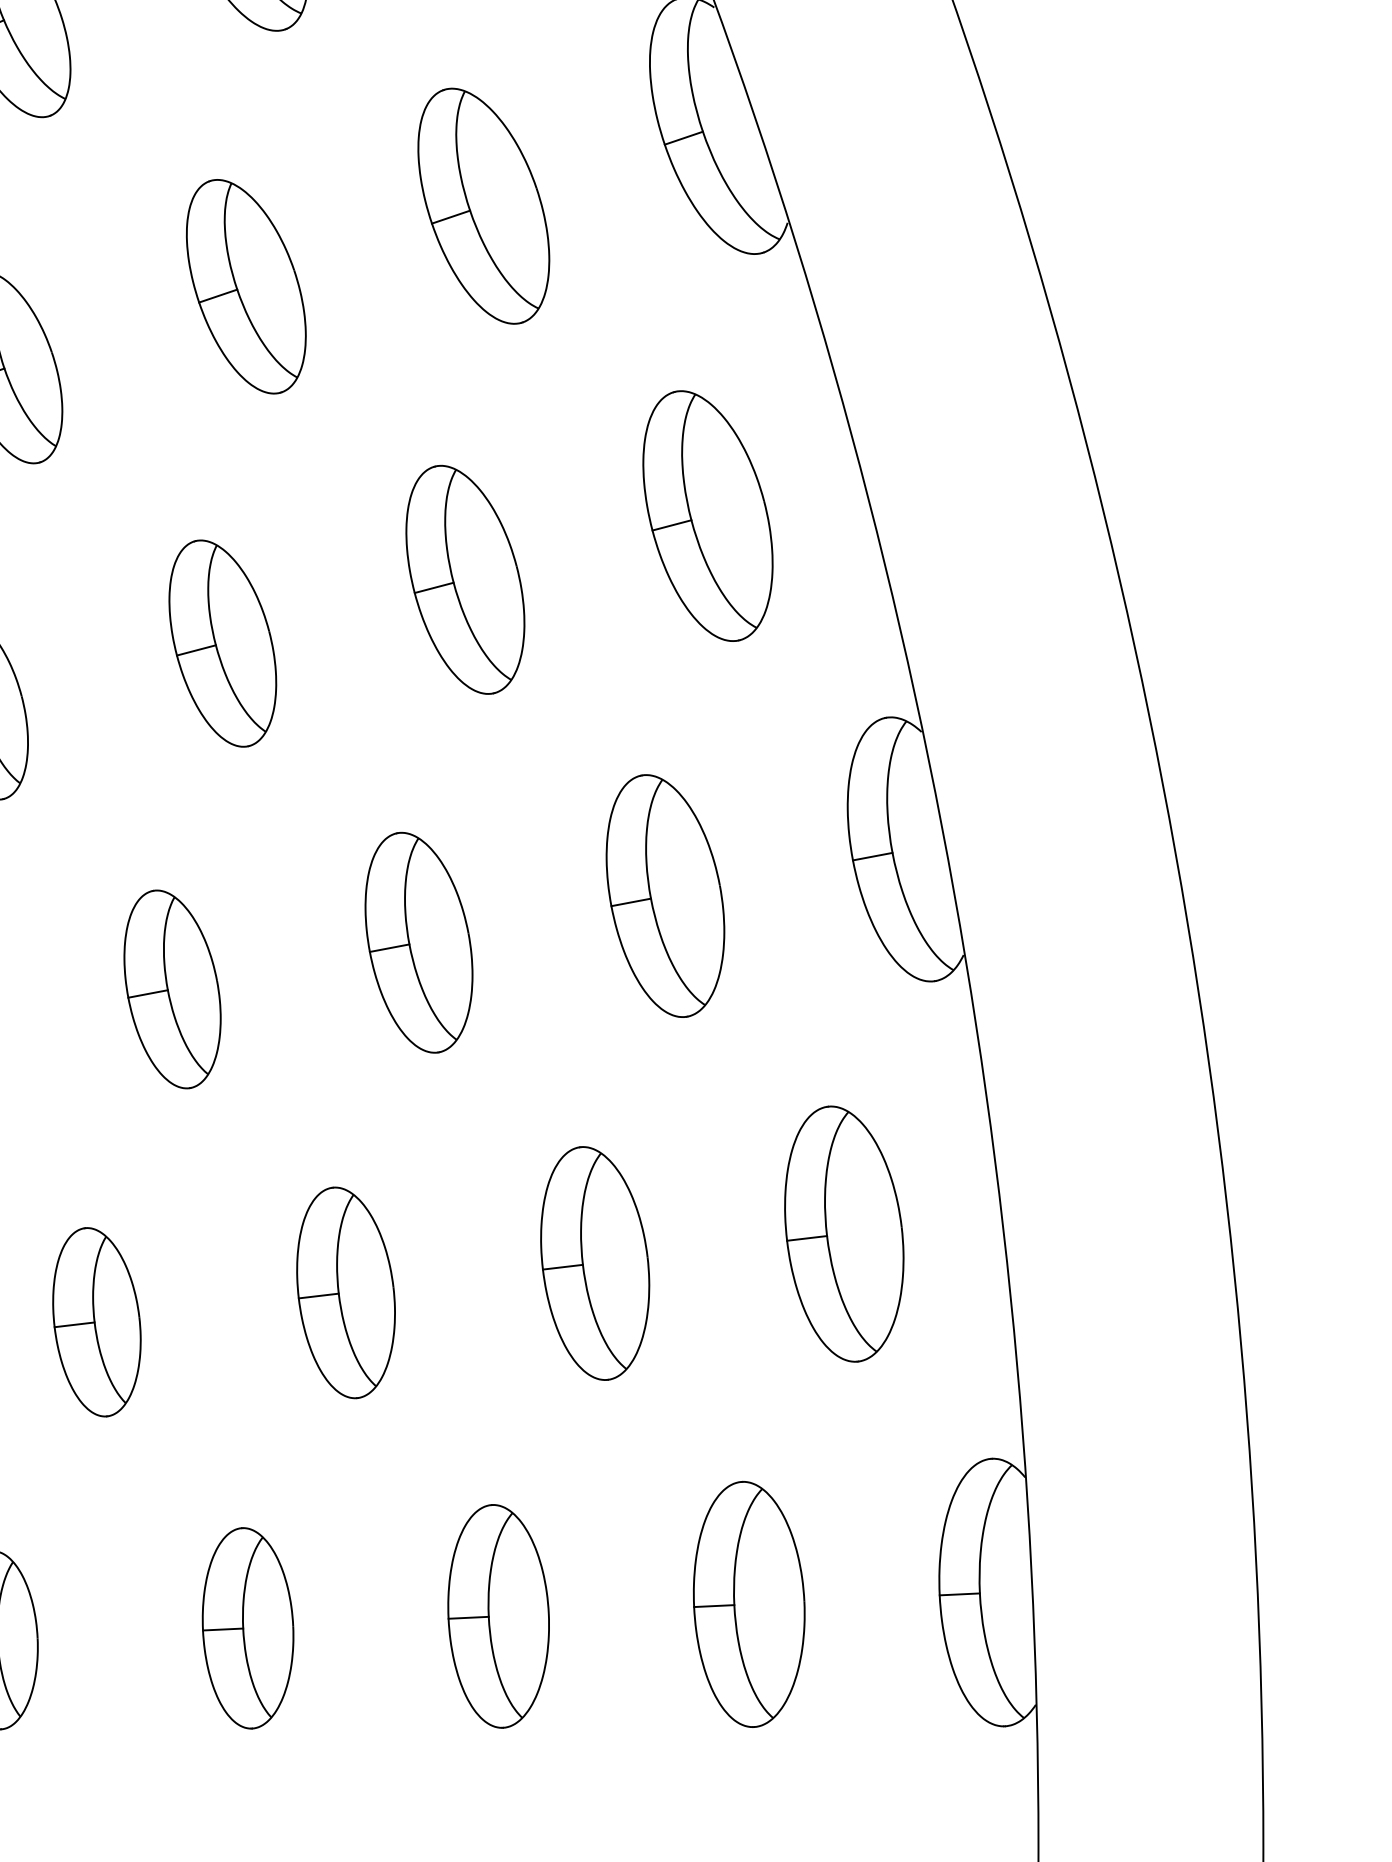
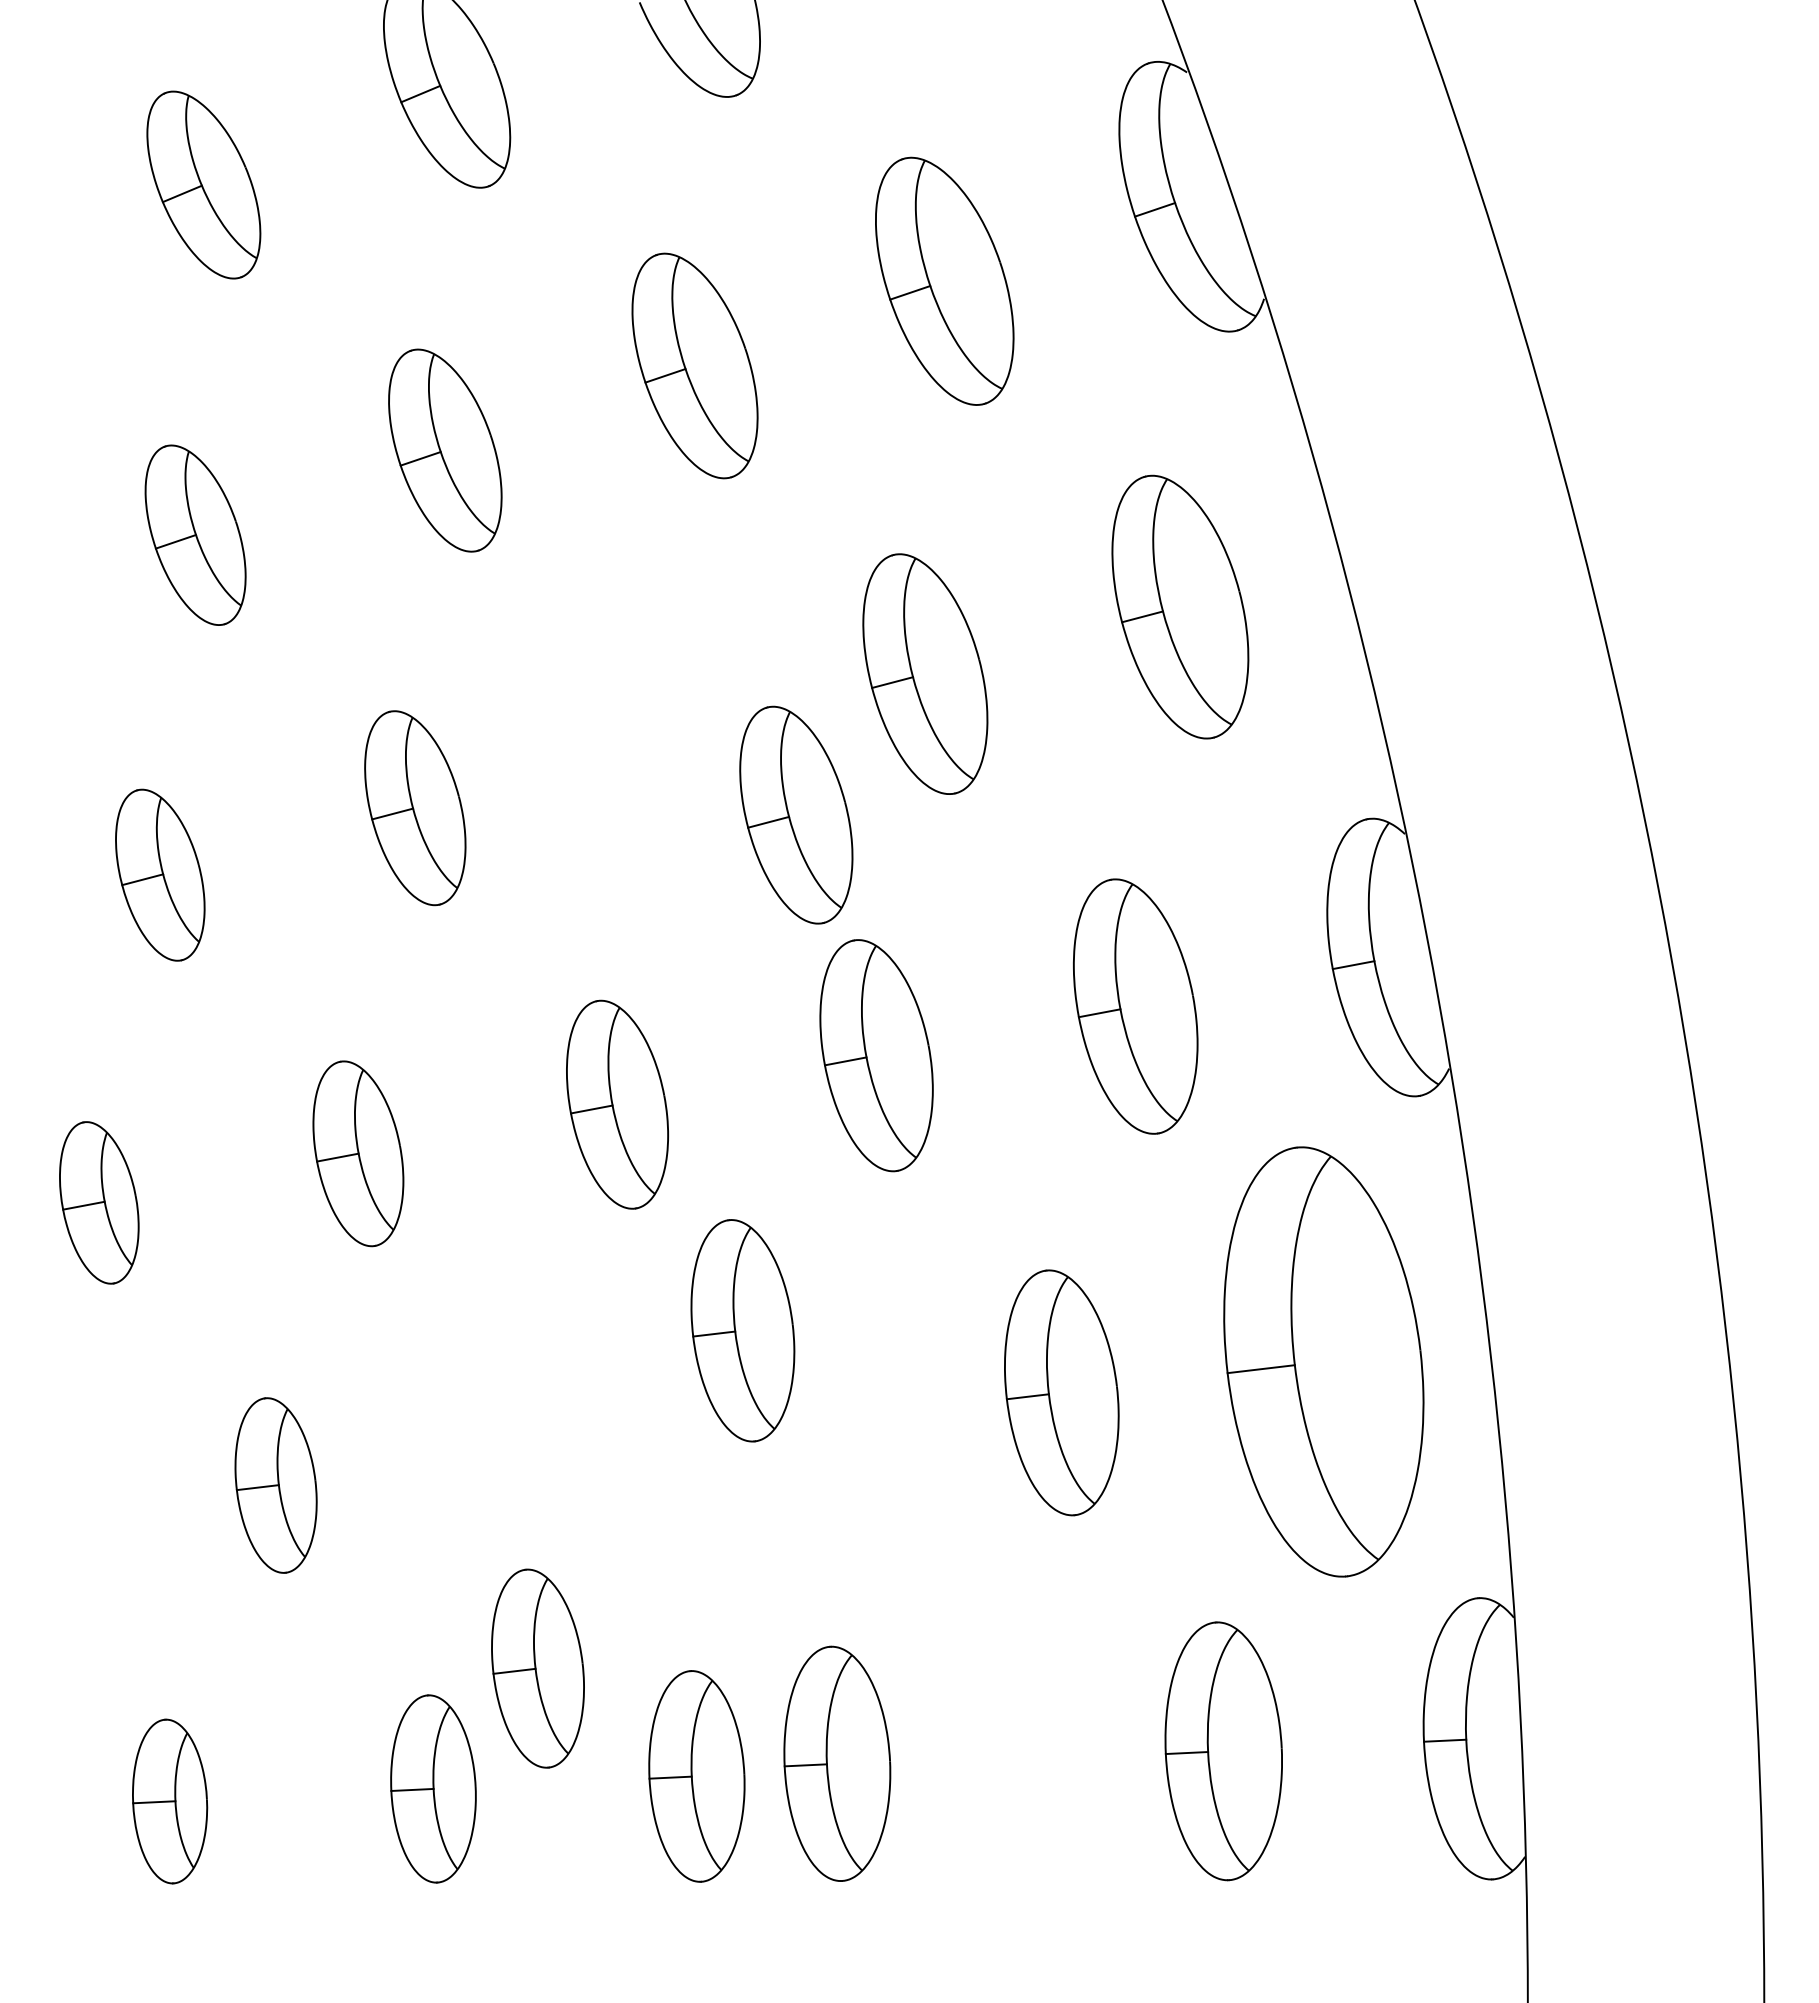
part: (222, 642) -> (796, 814), moved
part: (844, 1233) -> (1323, 1361), size x1.6
part: (345, 1292) -> (742, 1330), moved
part: (96, 1322) -> (537, 1668), moved
part: (498, 1616) -> (837, 1763), moved

